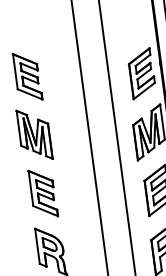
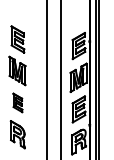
part: (42, 192) -> (17, 102), size x0.7

